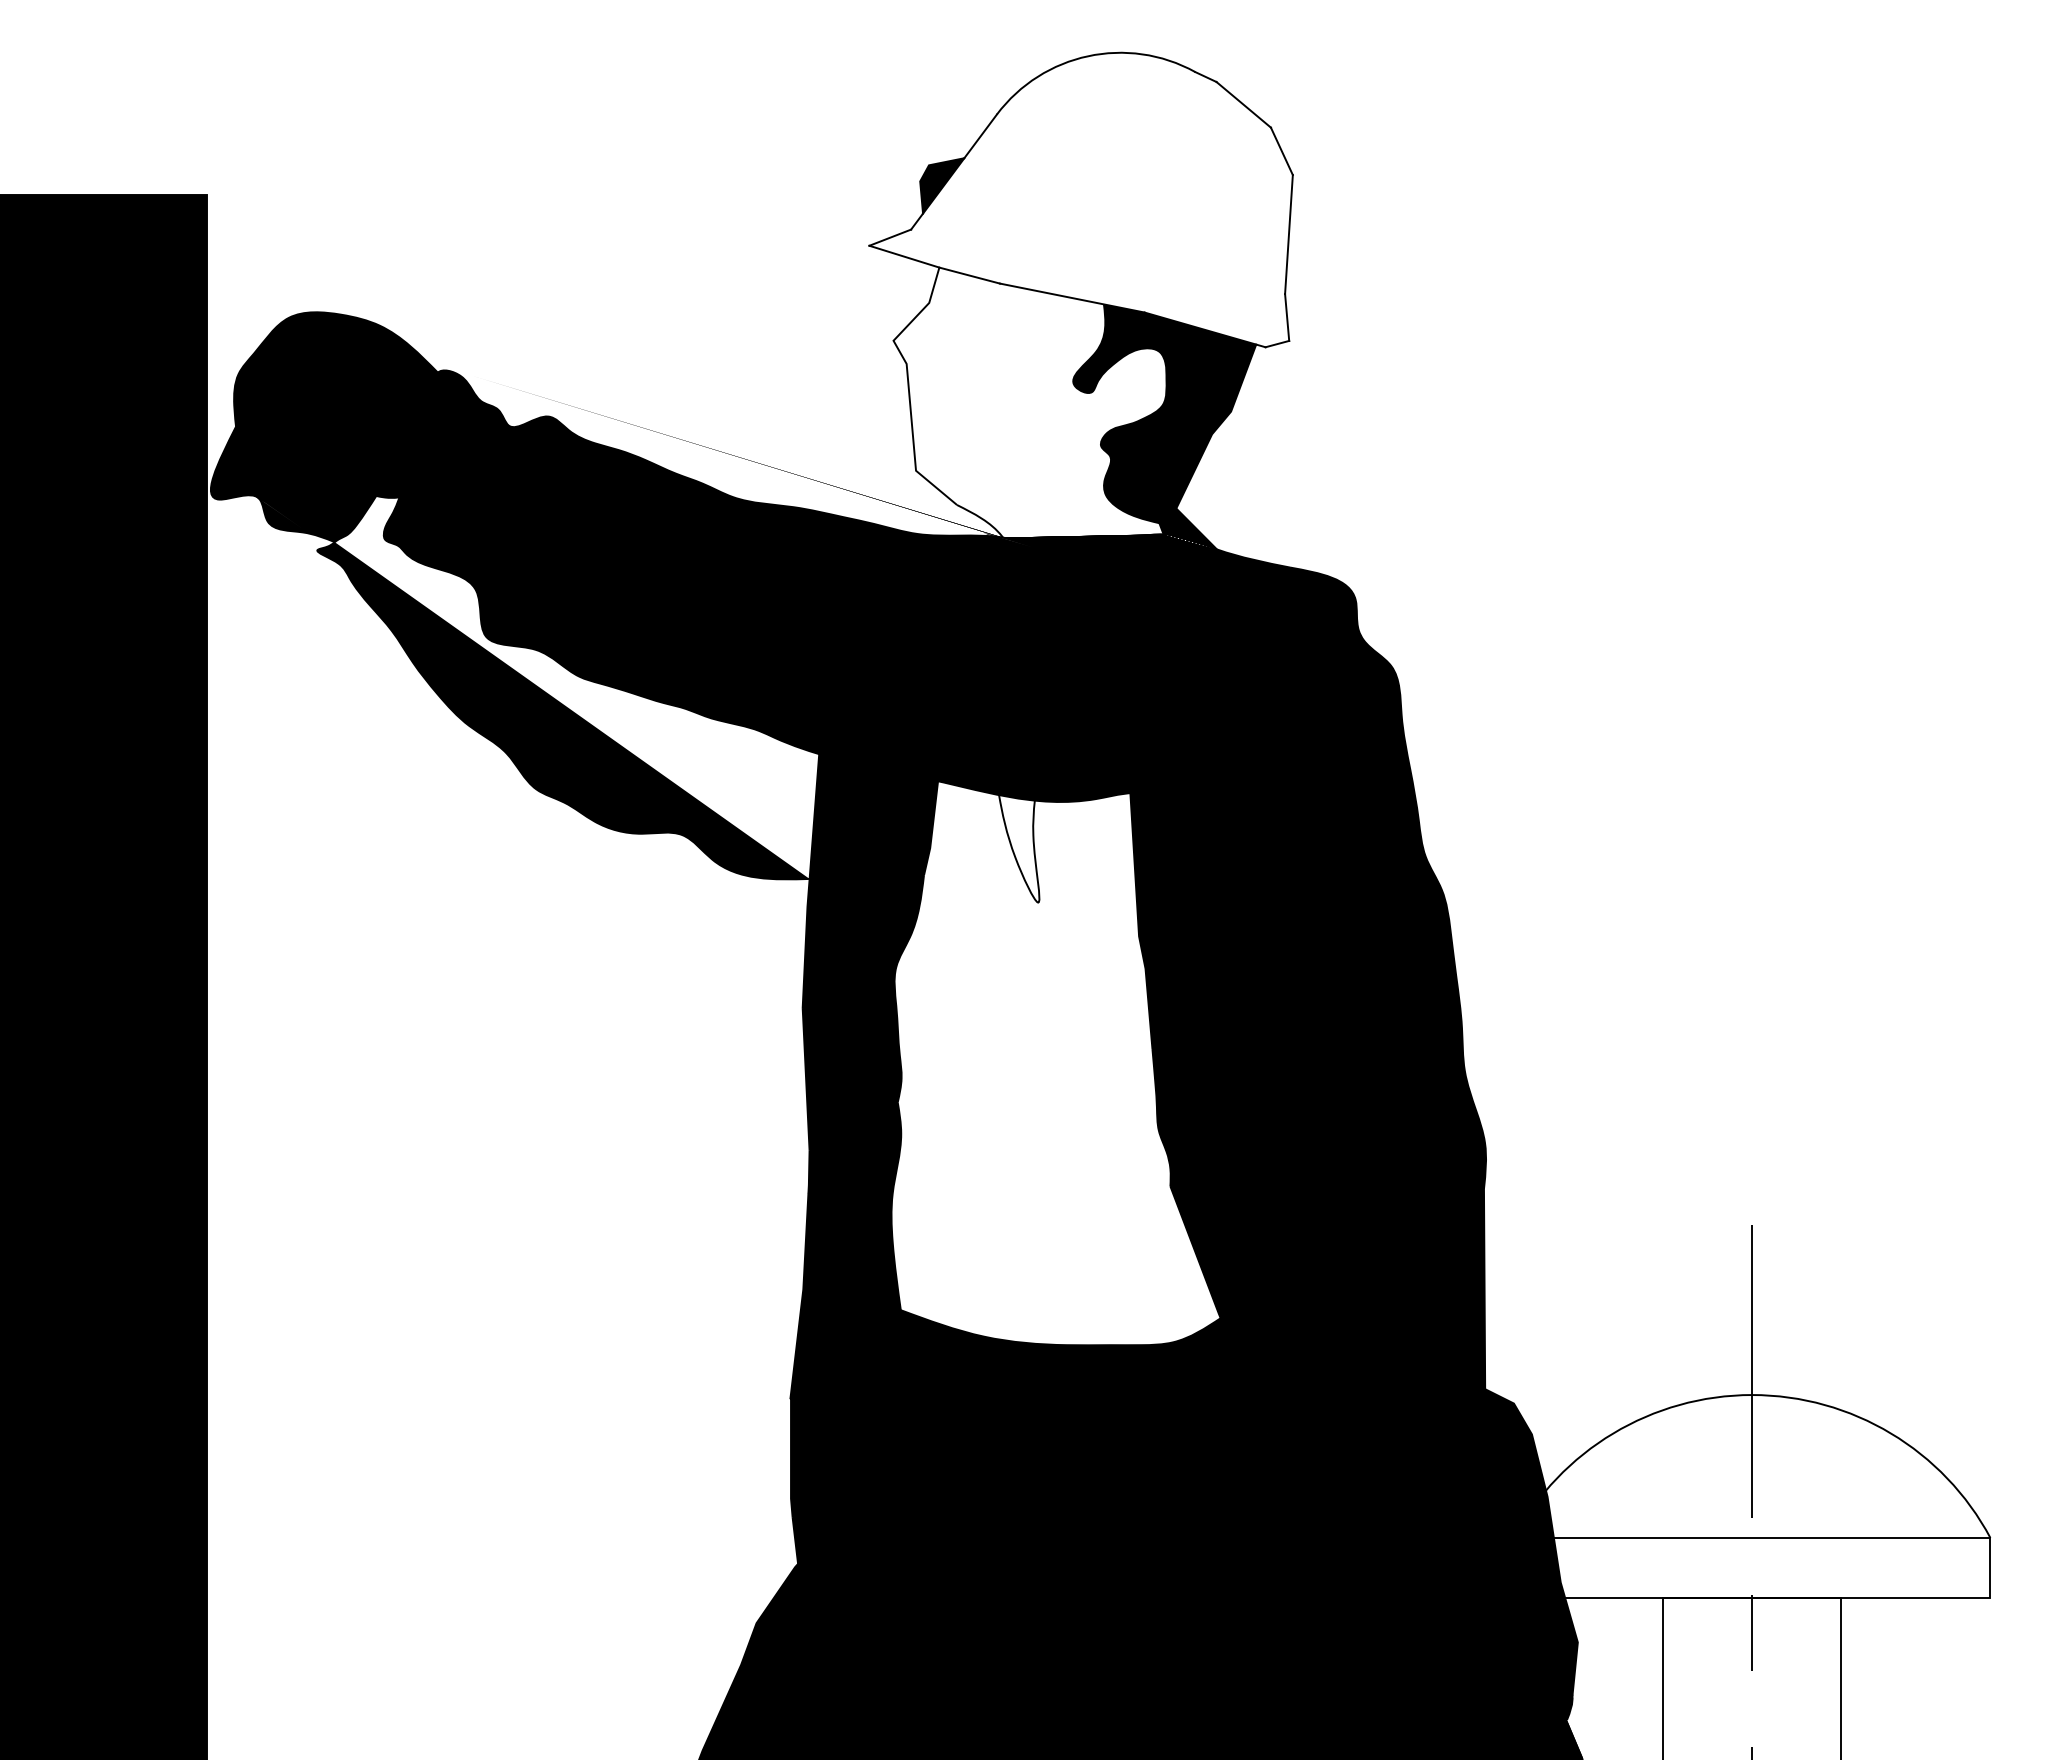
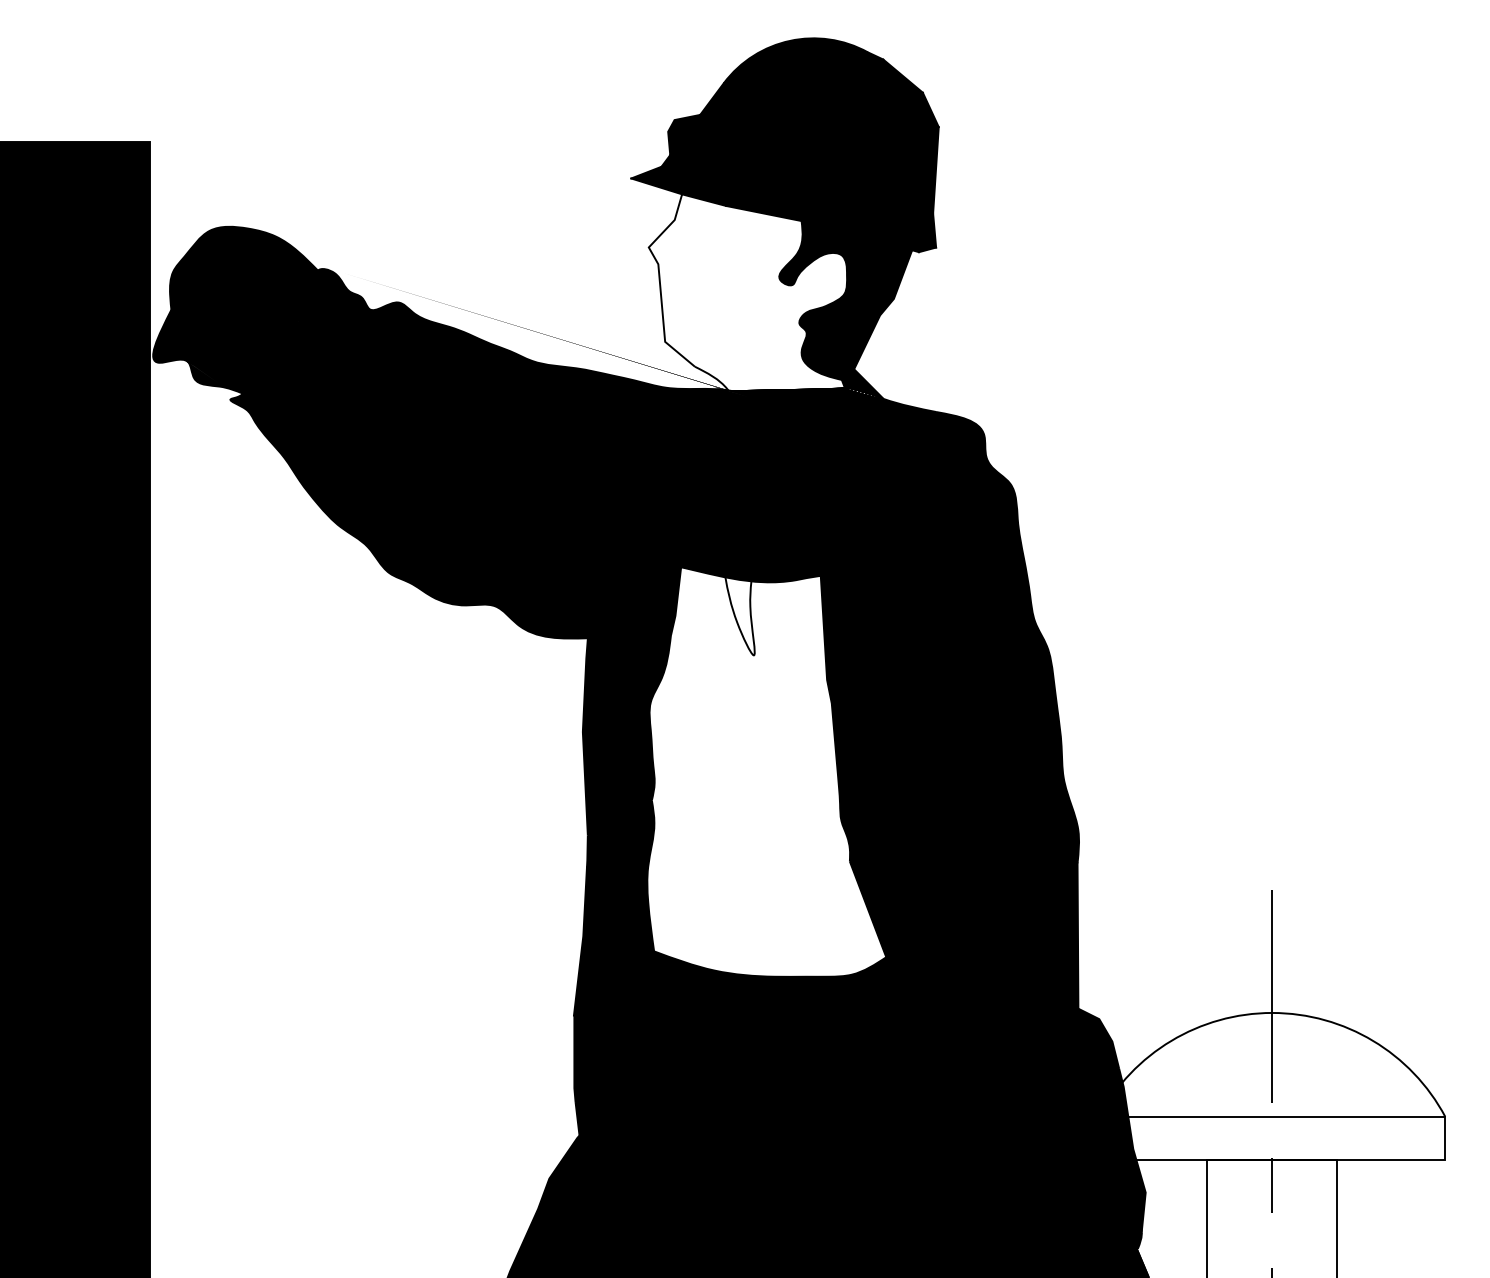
fill: (1080, 199) -> (784, 144), added
fill: (568, 687) -> (412, 499), added

